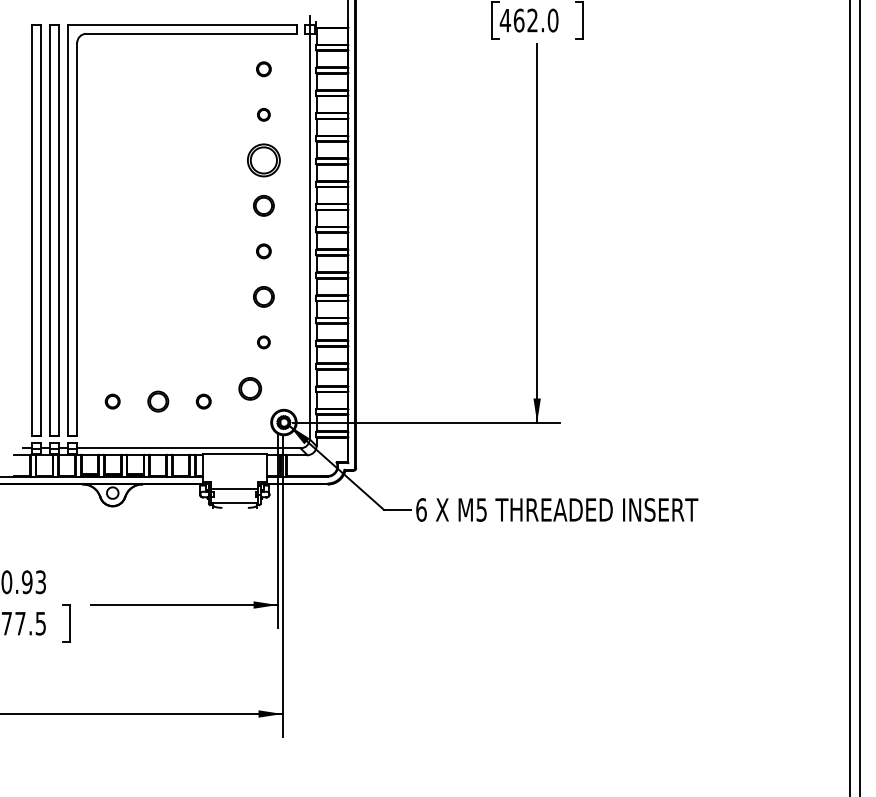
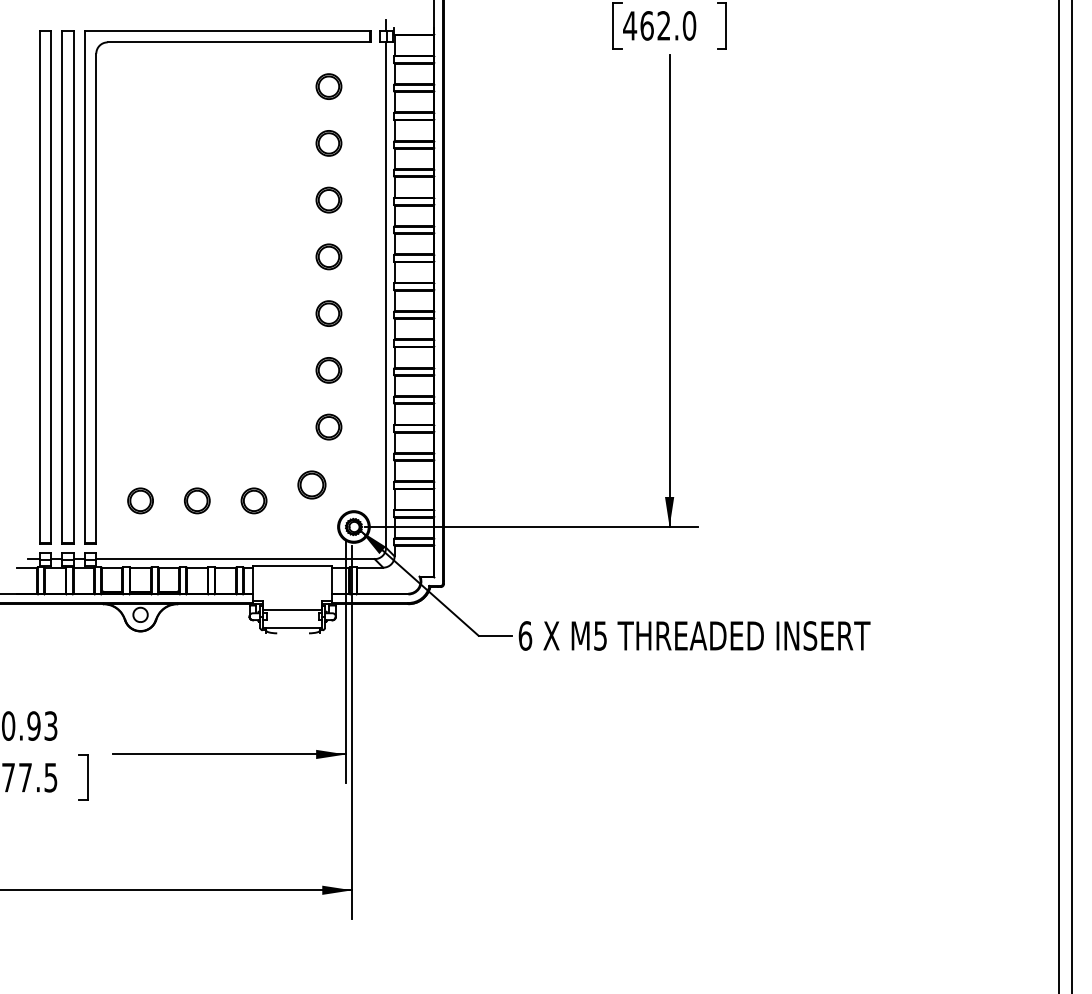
part: (263, 69) -> (328, 86), size x1.43
part: (263, 114) -> (328, 143), size x1.67
part: (263, 159) -> (328, 199), size x0.62
part: (263, 251) -> (328, 313), size x1.43
part: (263, 341) -> (328, 426), size x1.67
part: (112, 401) -> (140, 500), size x1.43
part: (203, 401) -> (253, 500), size x1.43

